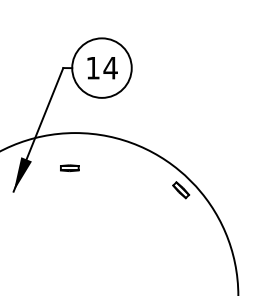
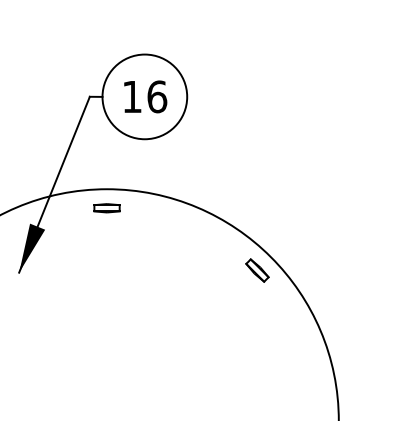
text: (110, 67) -> (156, 96), 14 -> 16
part: (69, 168) -> (106, 208), moved

